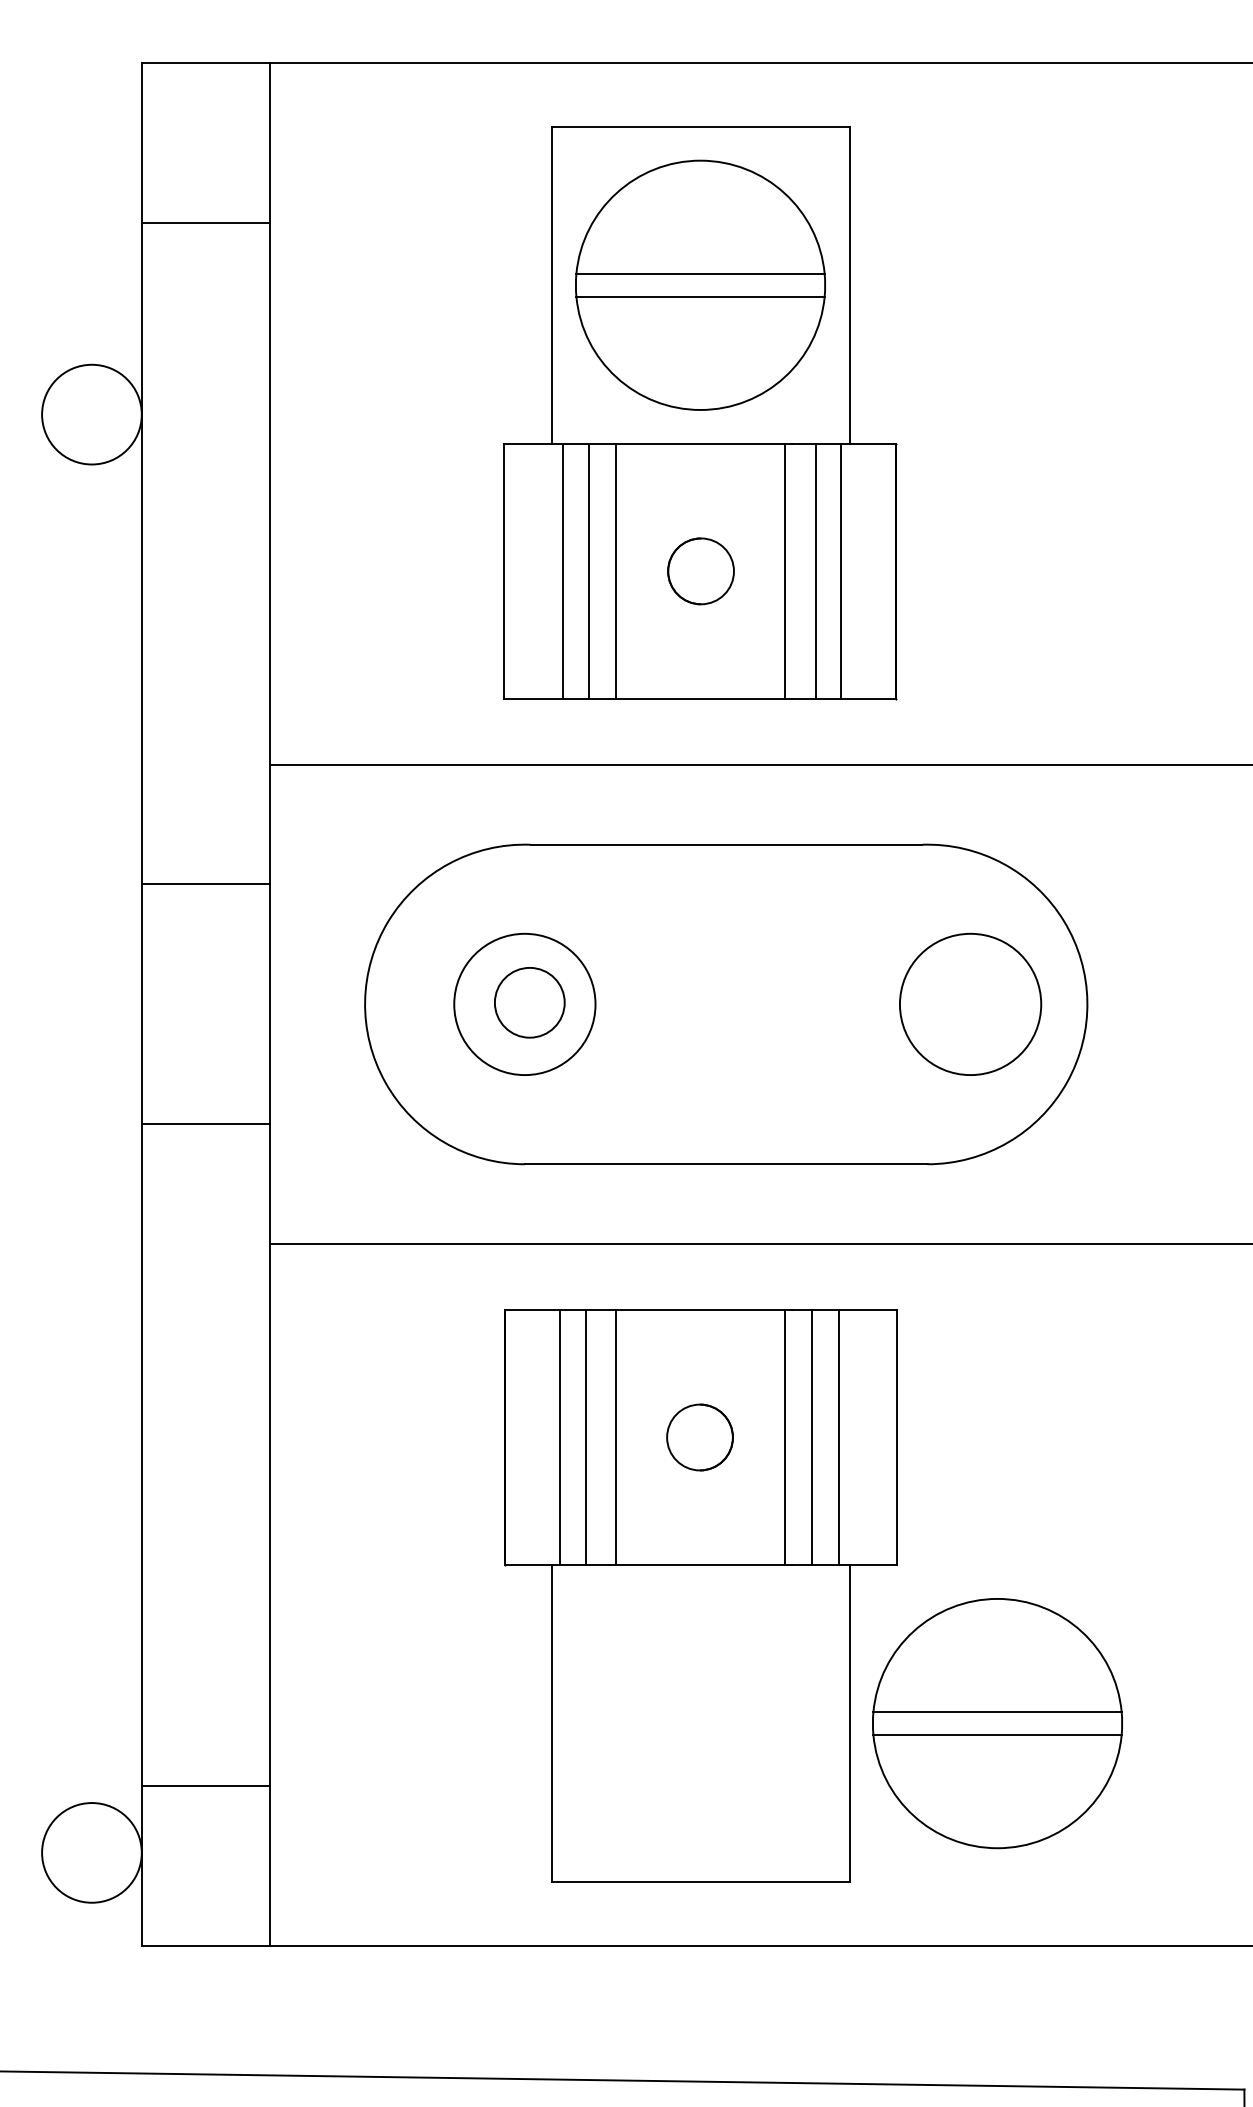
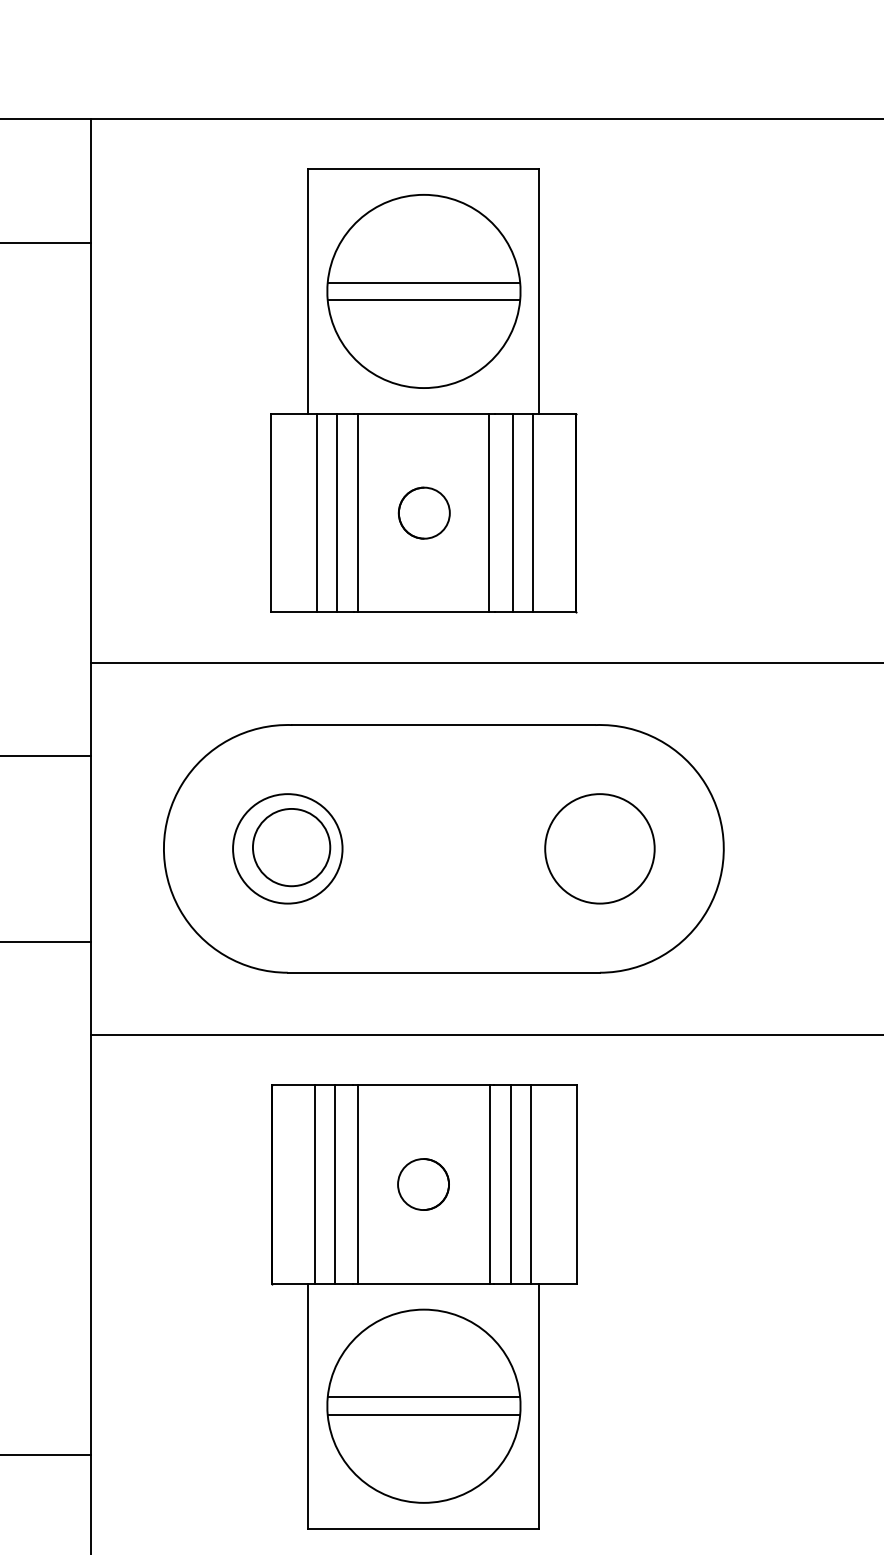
circle: (529, 1002) -> (291, 847), size x1.43
circle: (970, 1003) -> (599, 848), moved
part: (997, 1723) -> (423, 1406), moved

